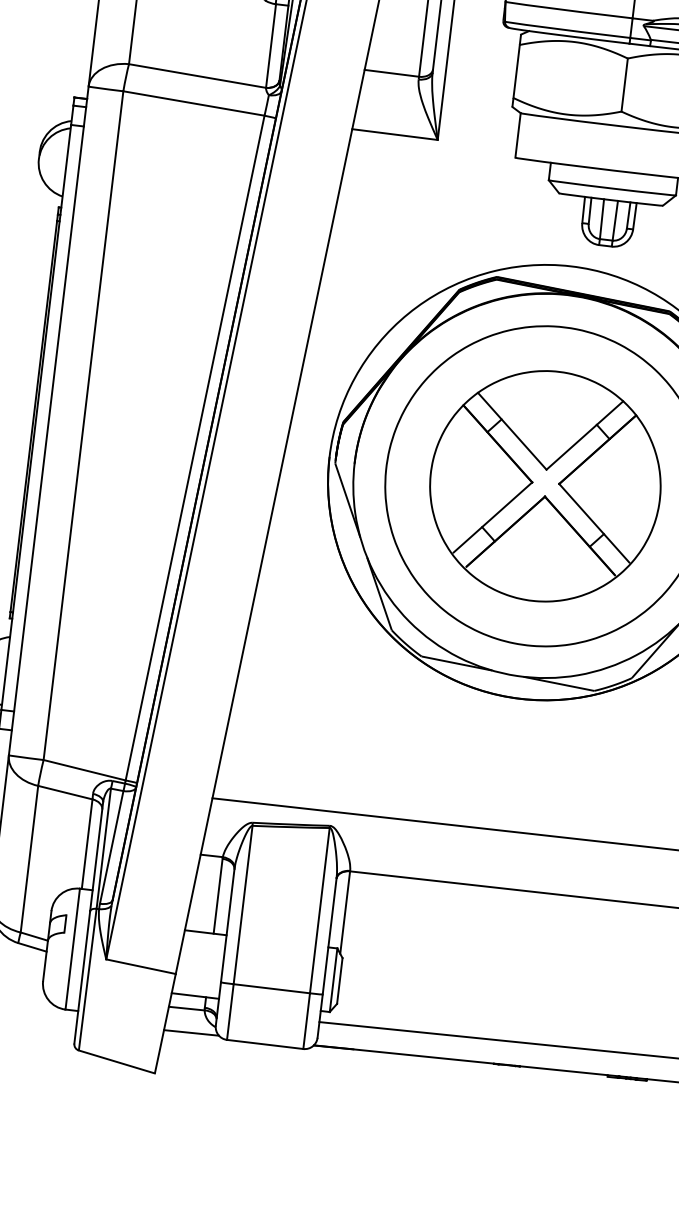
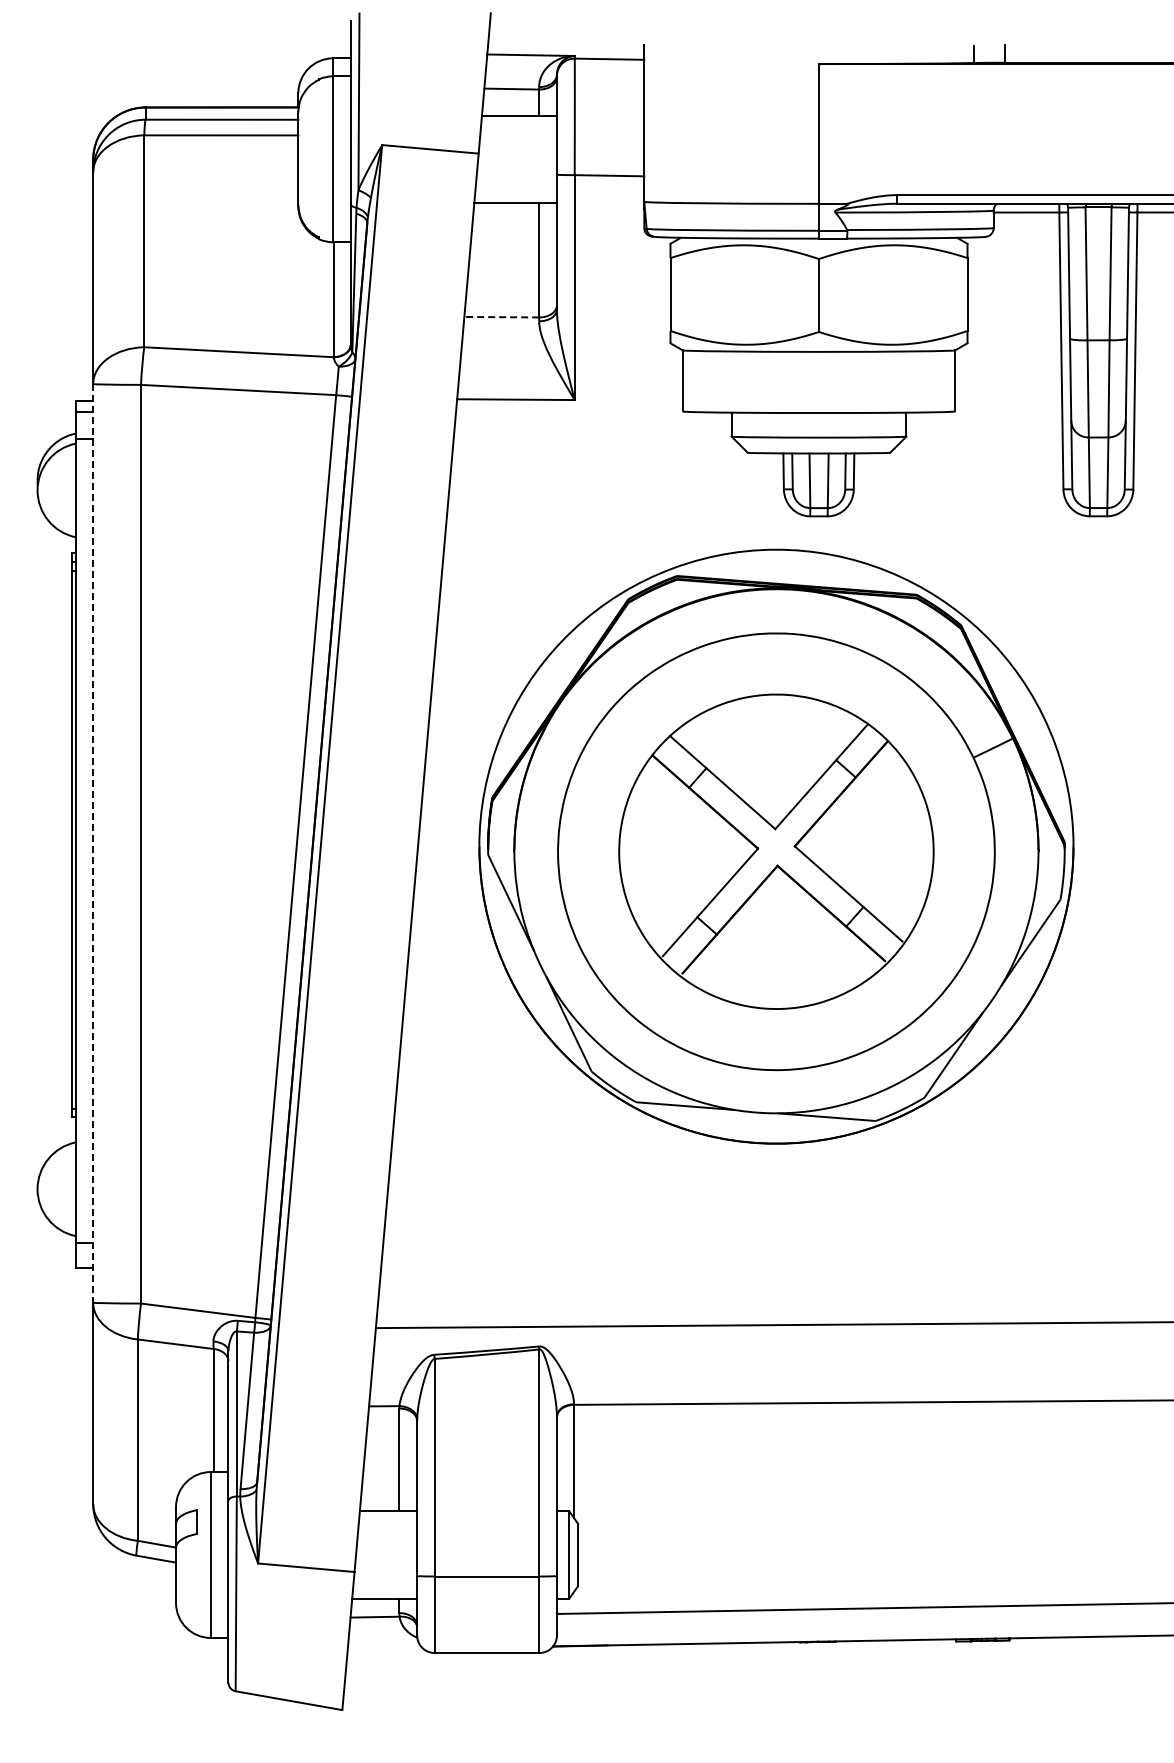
line: (391, 73) -> (501, 317), solid -> dashed
line: (48, 421) -> (93, 843), solid -> dashed
line: (191, 1032) -> (385, 1648), removed

